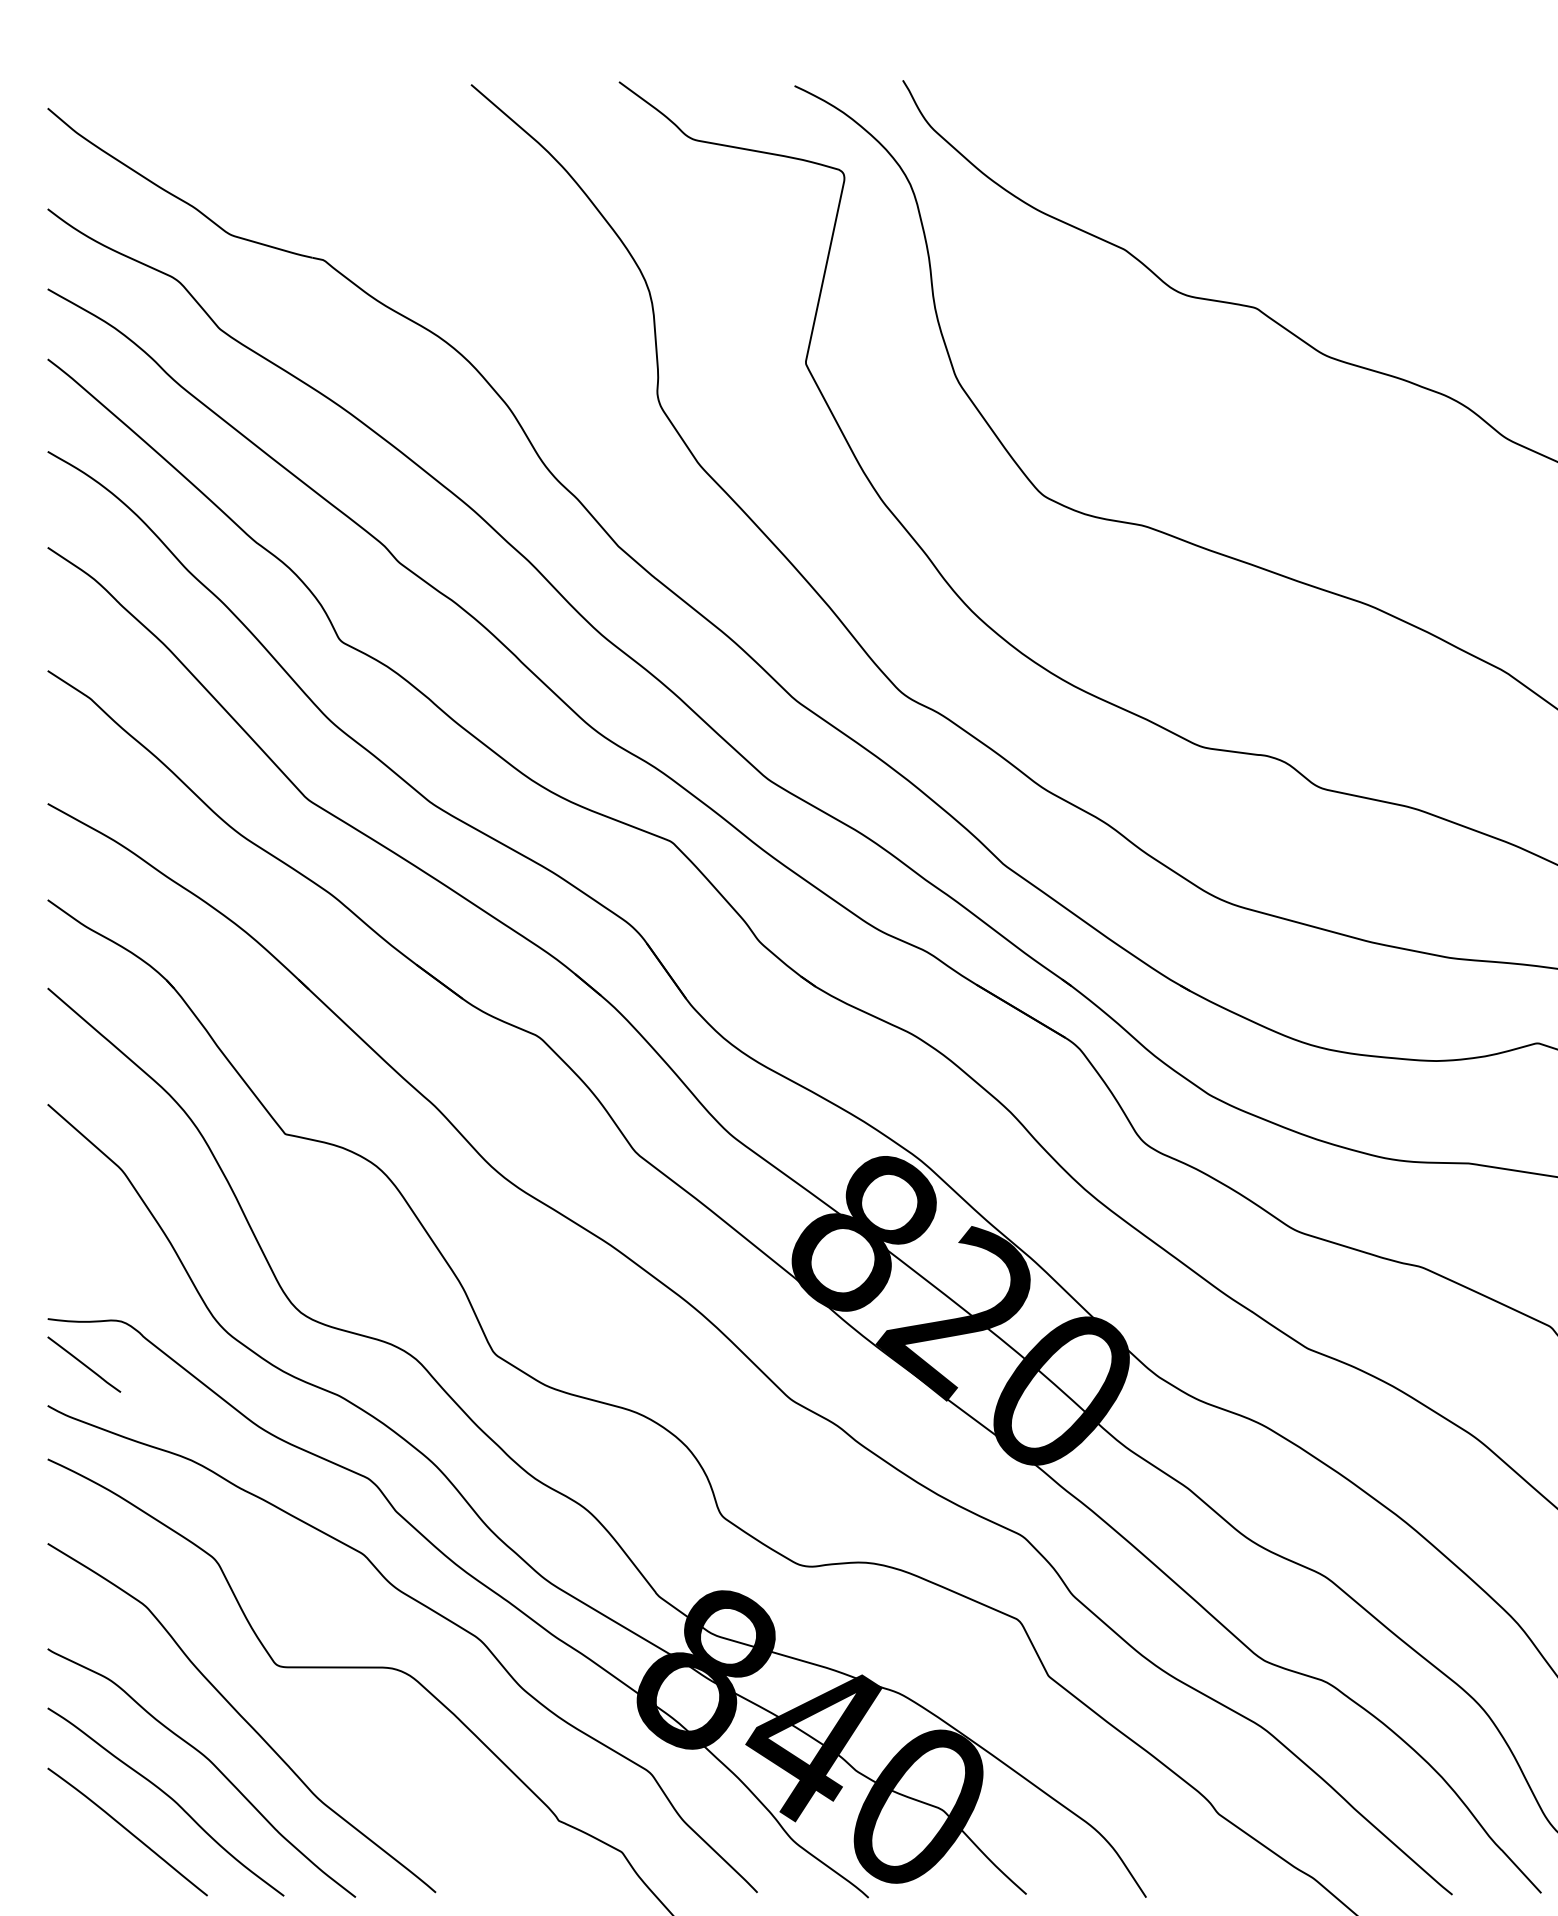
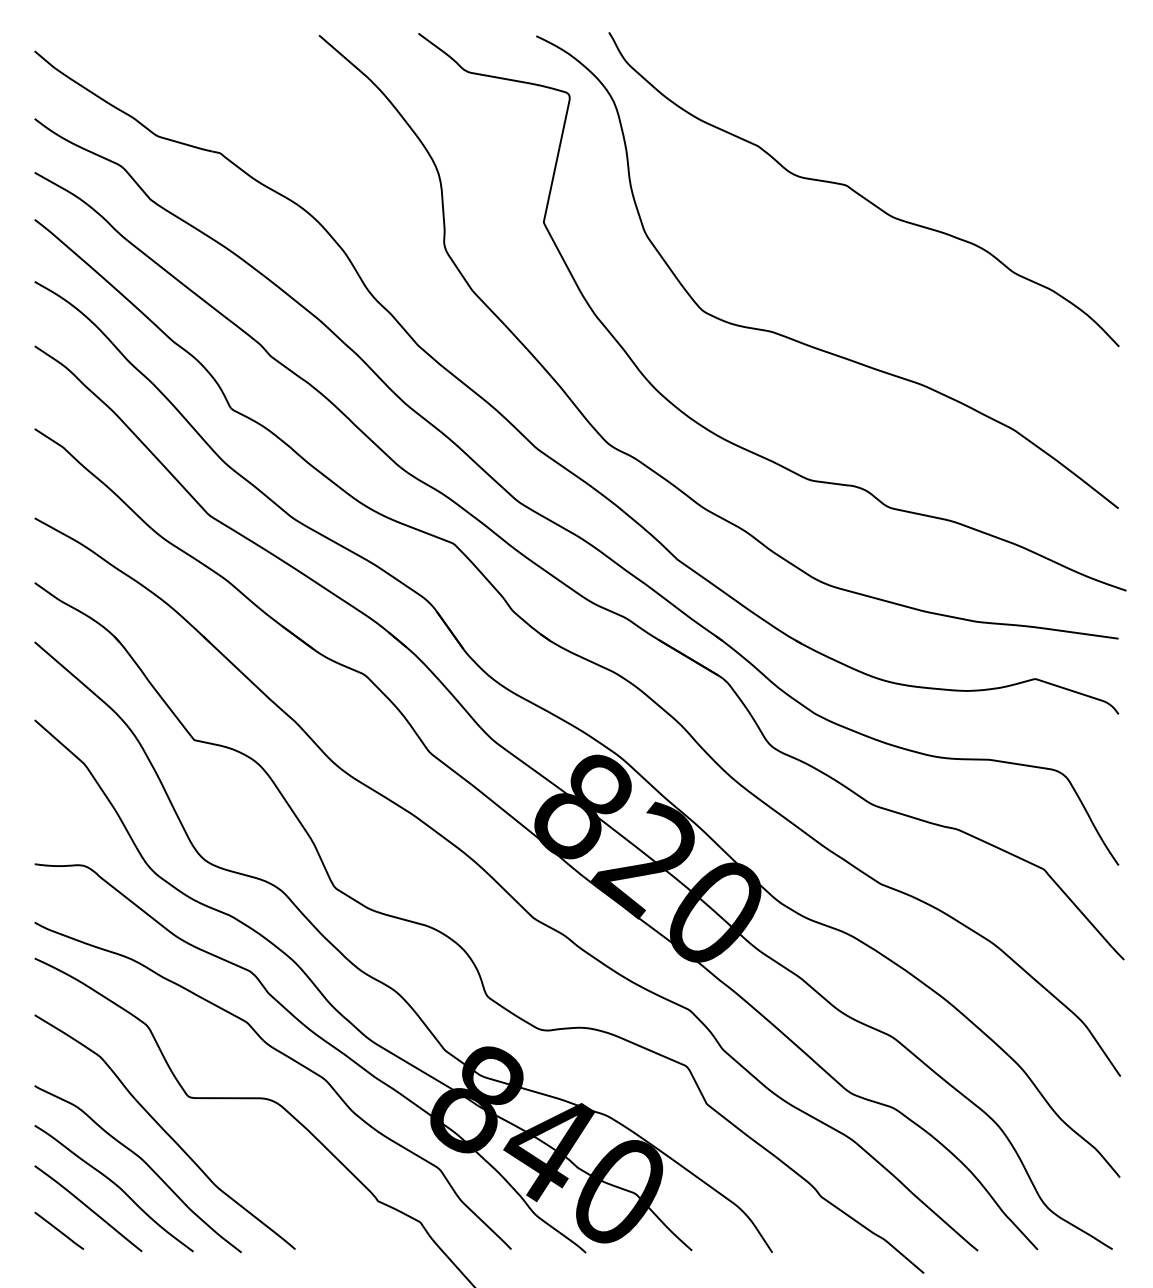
line: (84, 1364) -> (59, 1230), moved

